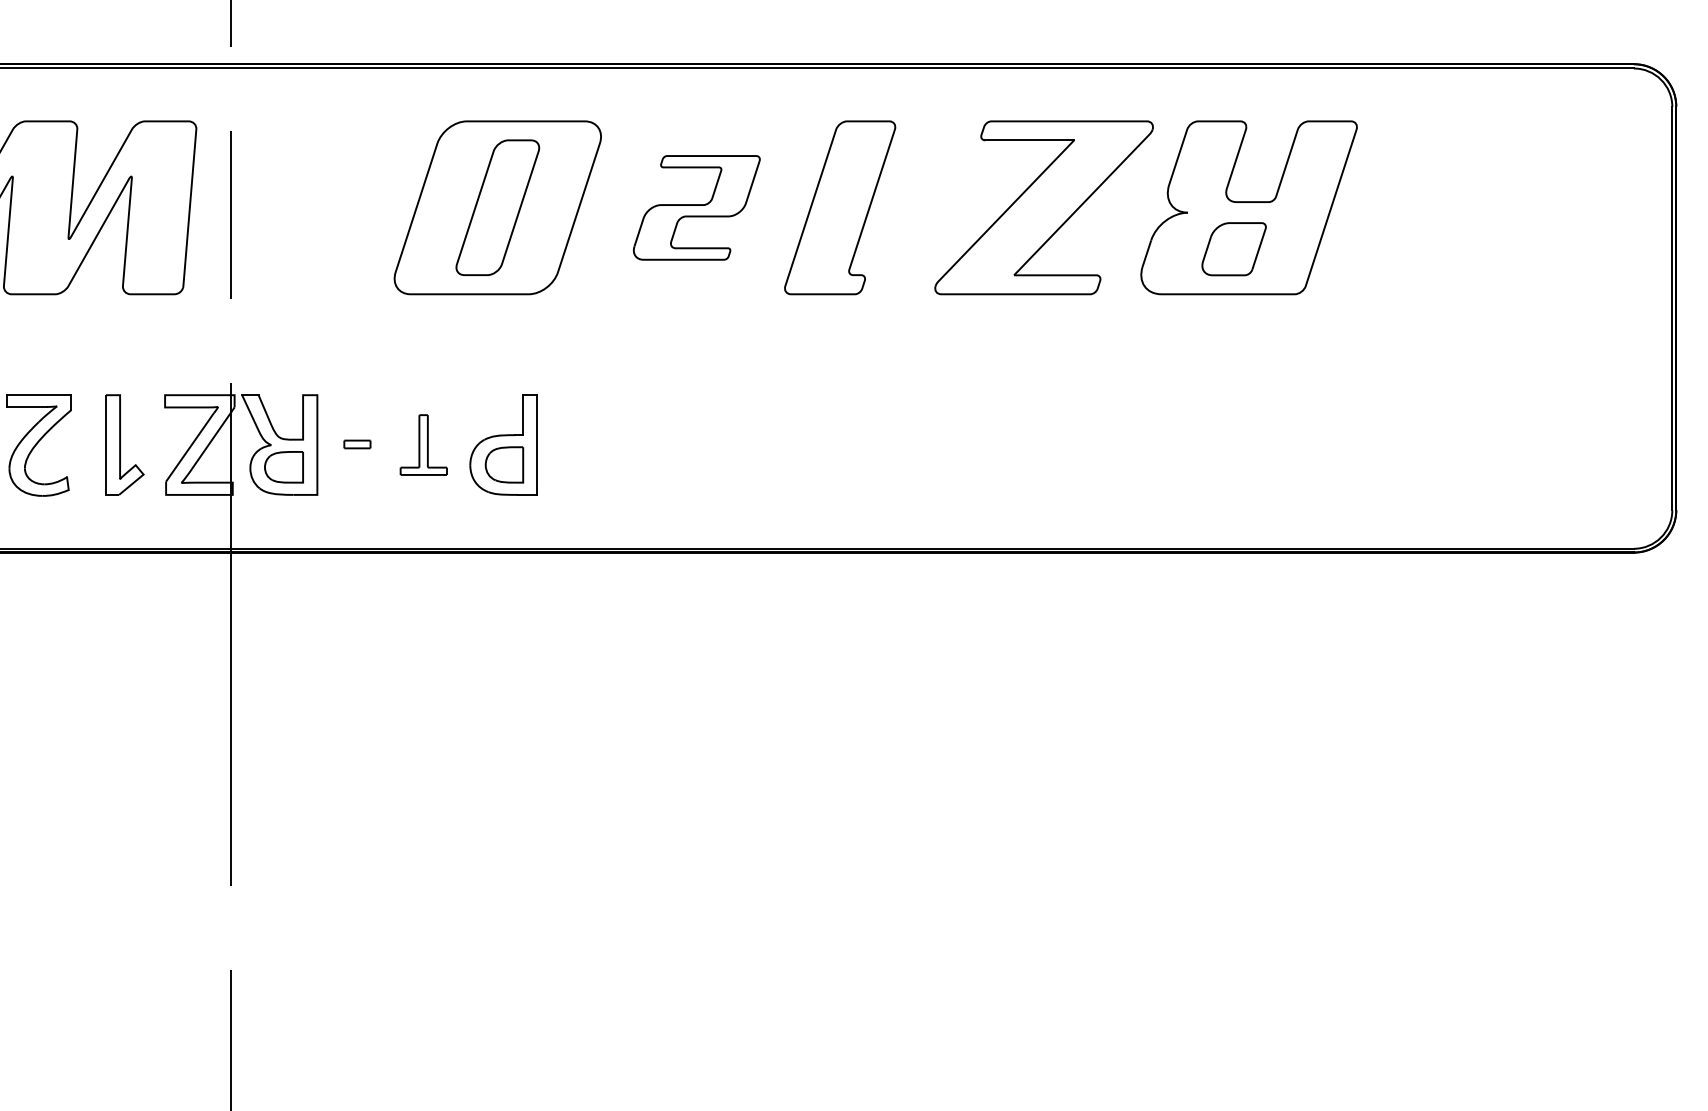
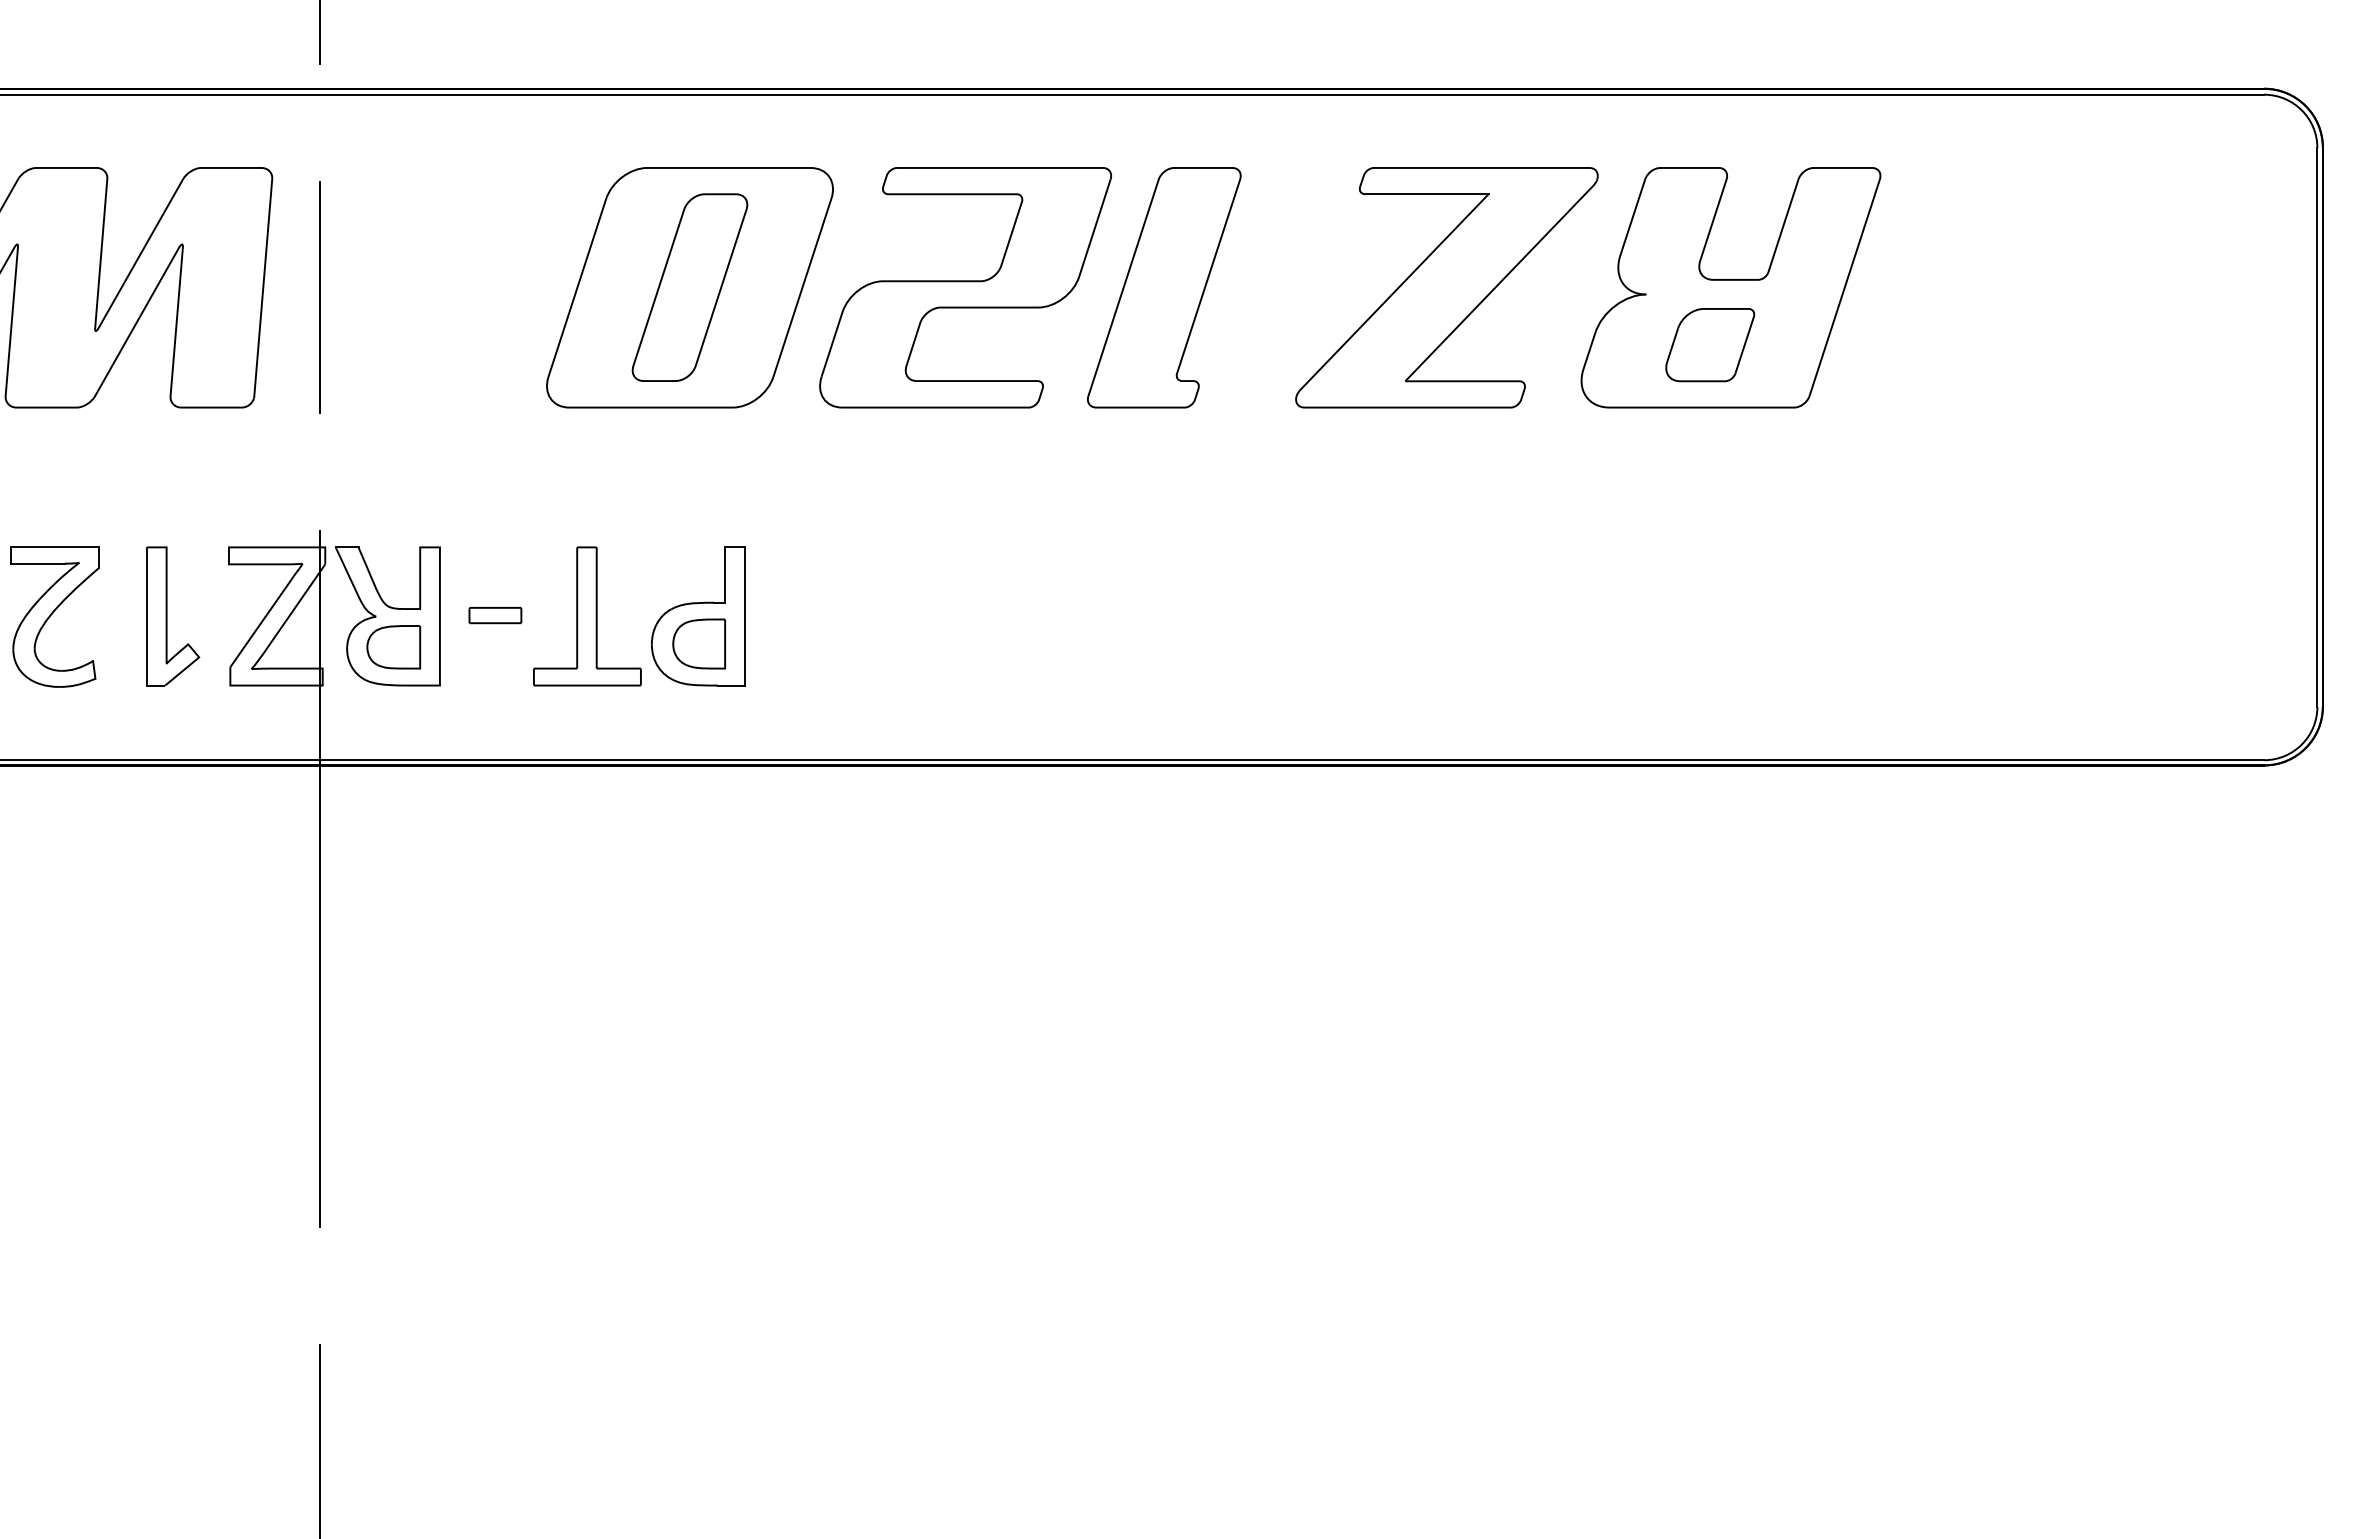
part: (696, 207) -> (965, 287), size x1.67
part: (357, 444) -> (495, 615), size x1.43
part: (423, 445) -> (587, 616), size x1.67

